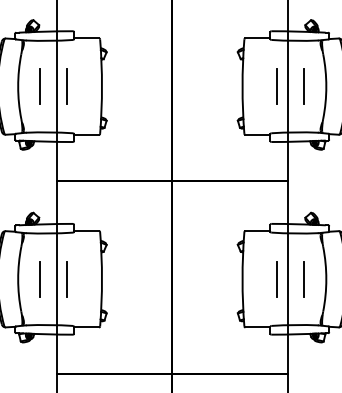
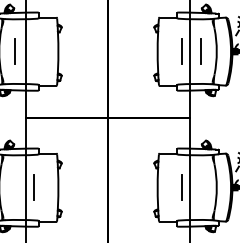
line: (67, 86) -> (34, 51), removed
line: (40, 278) -> (15, 187), removed
line: (304, 278) -> (201, 187), removed

